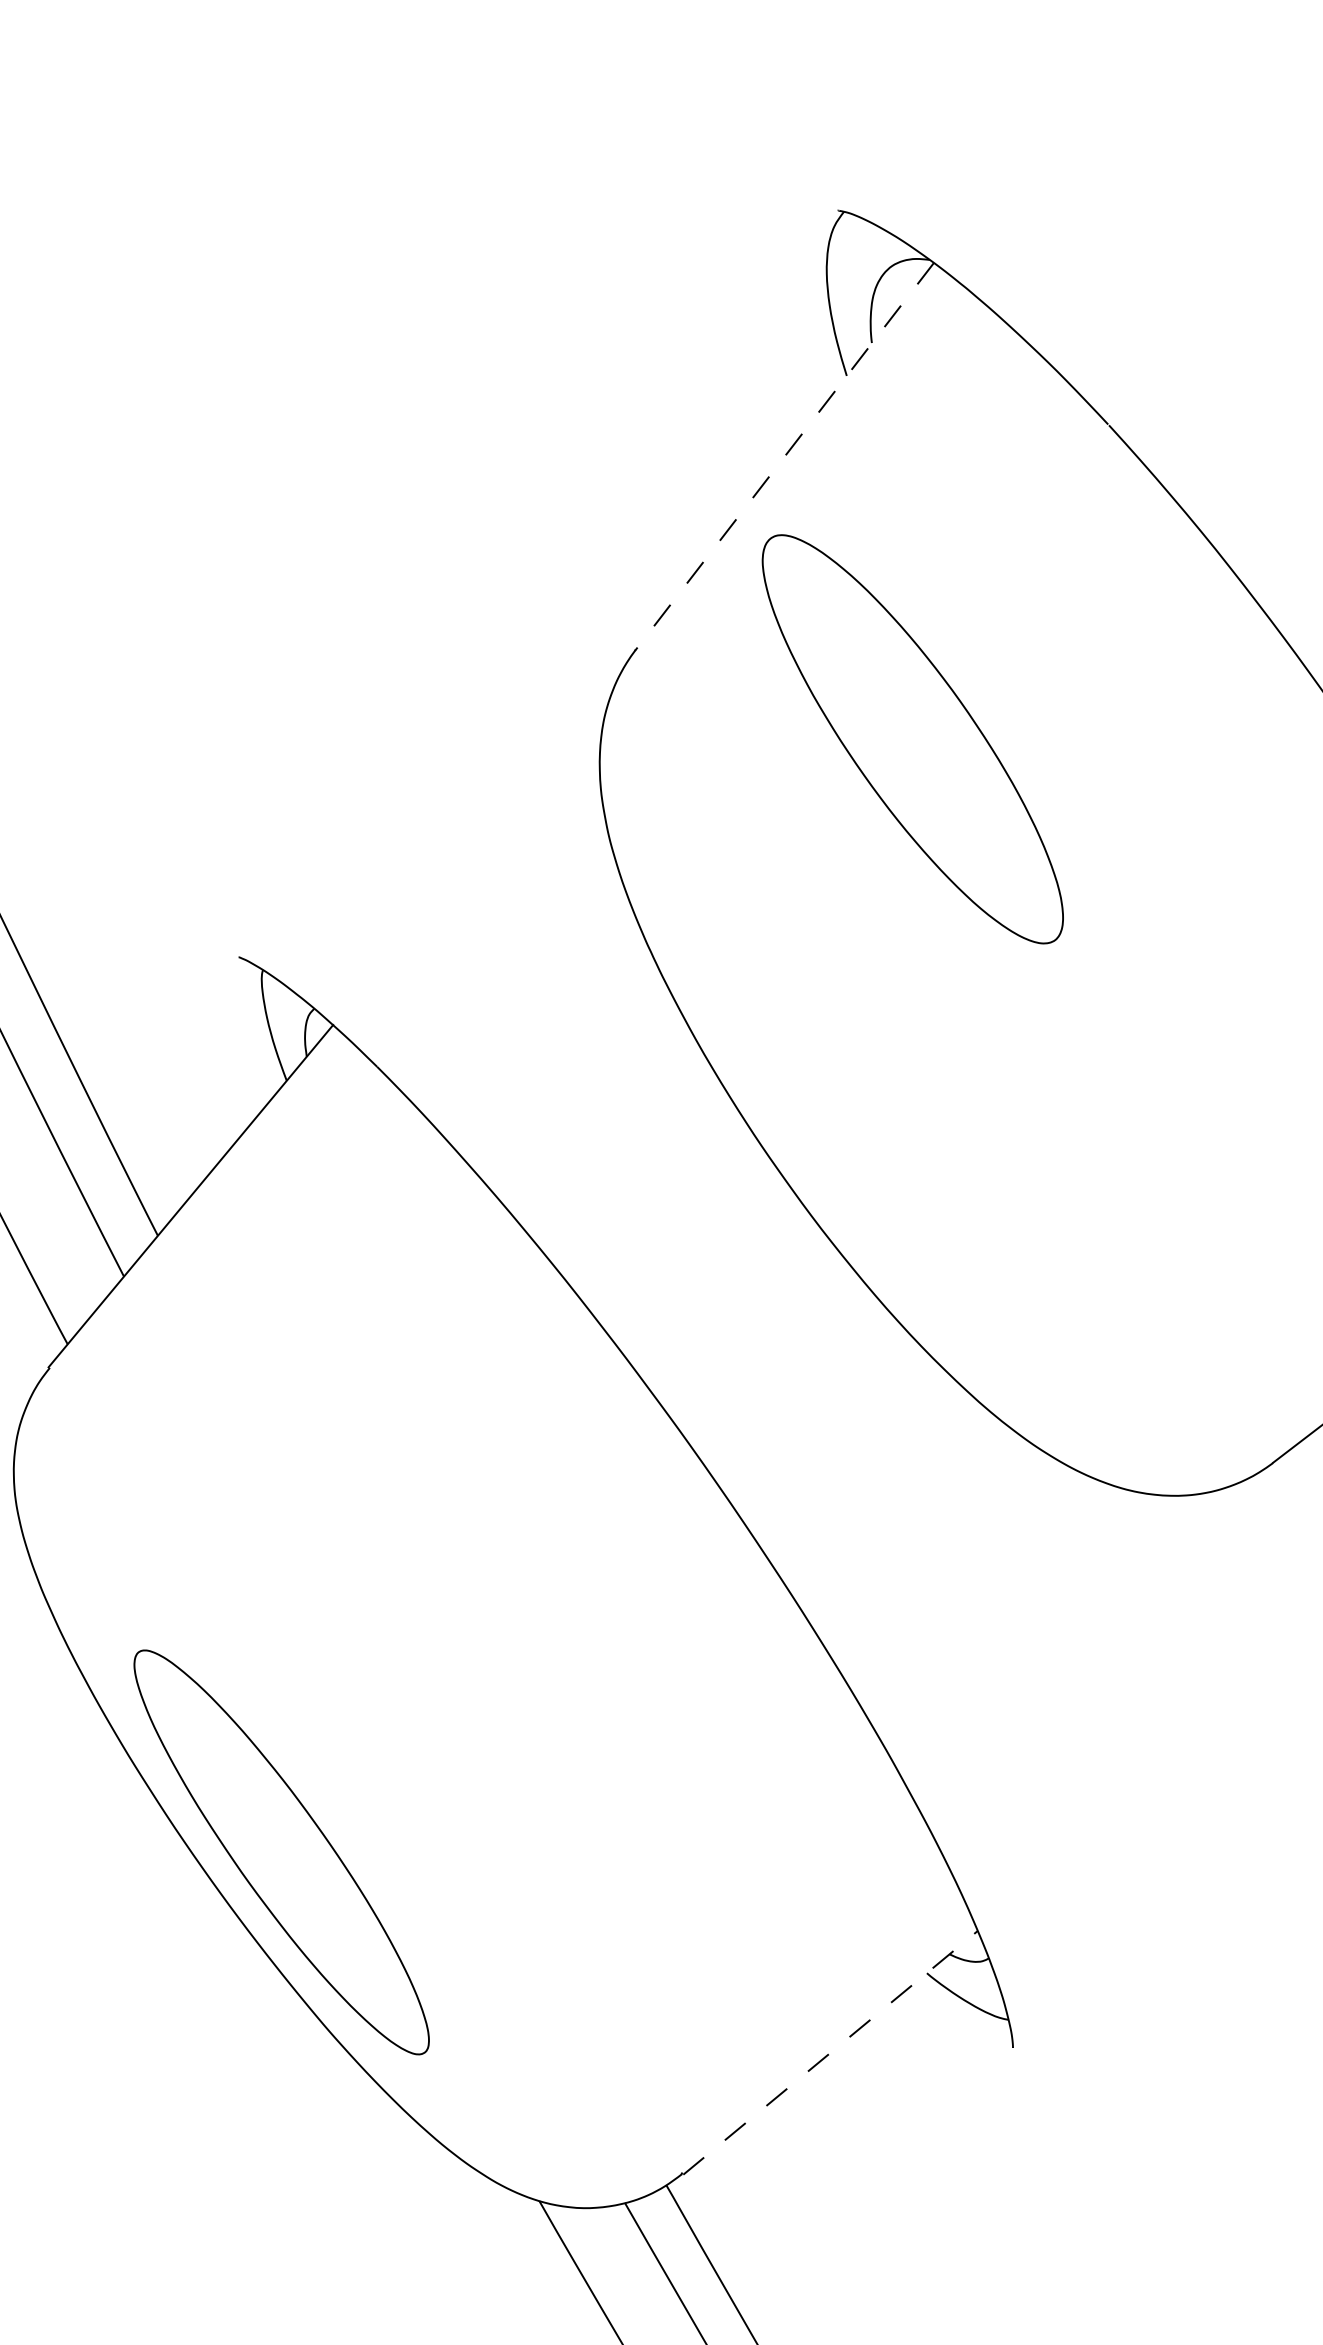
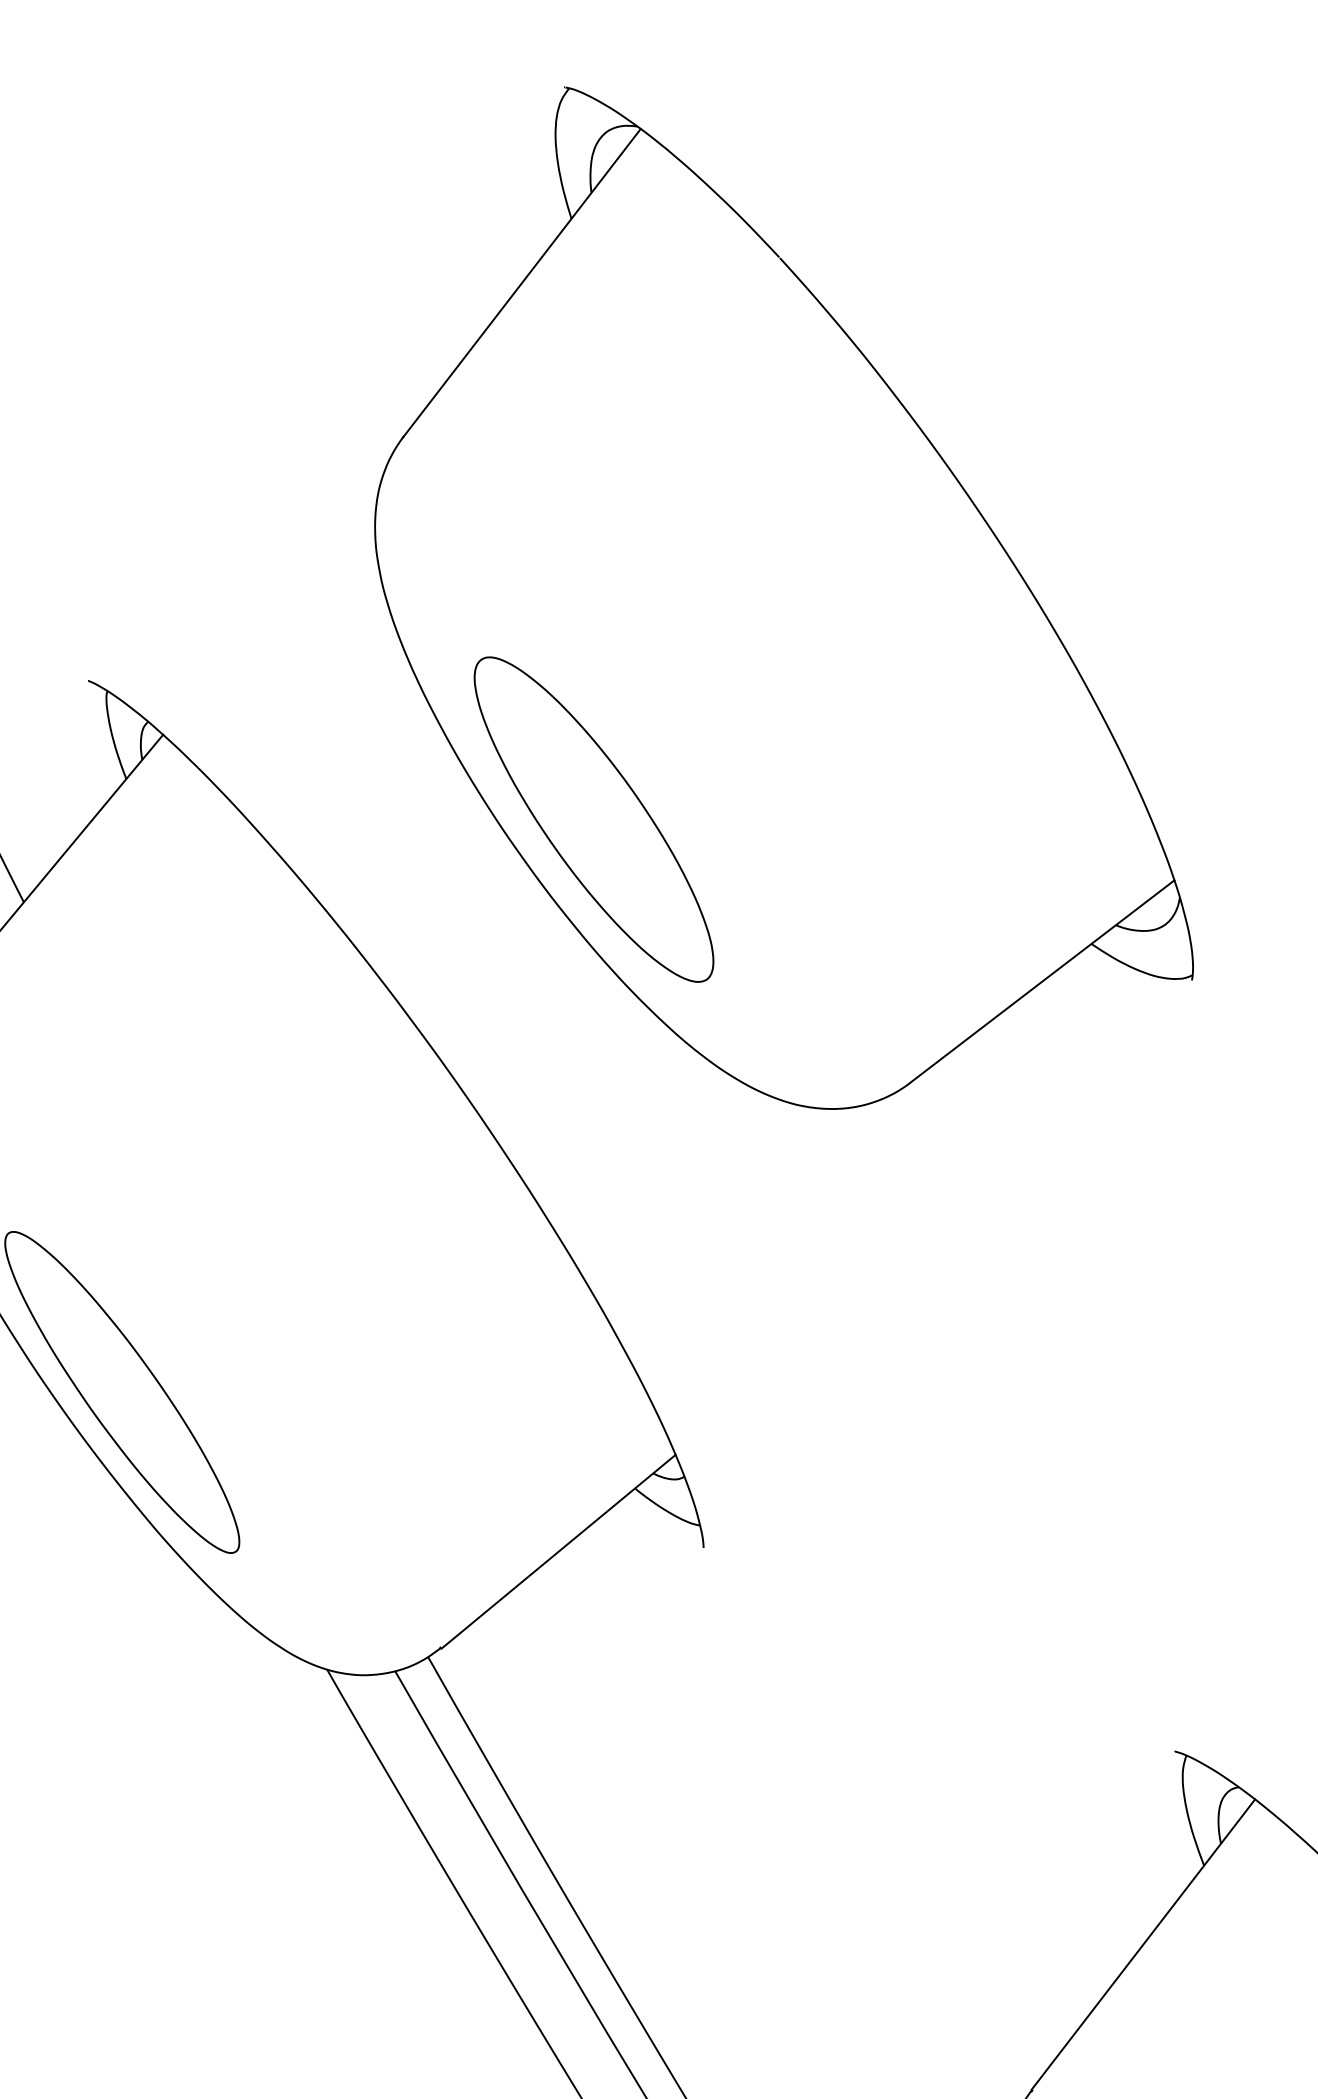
line: (783, 457) -> (521, 283), dashed -> solid
part: (912, 739) -> (593, 819), moved
line: (830, 2052) -> (558, 1551), dashed -> solid

